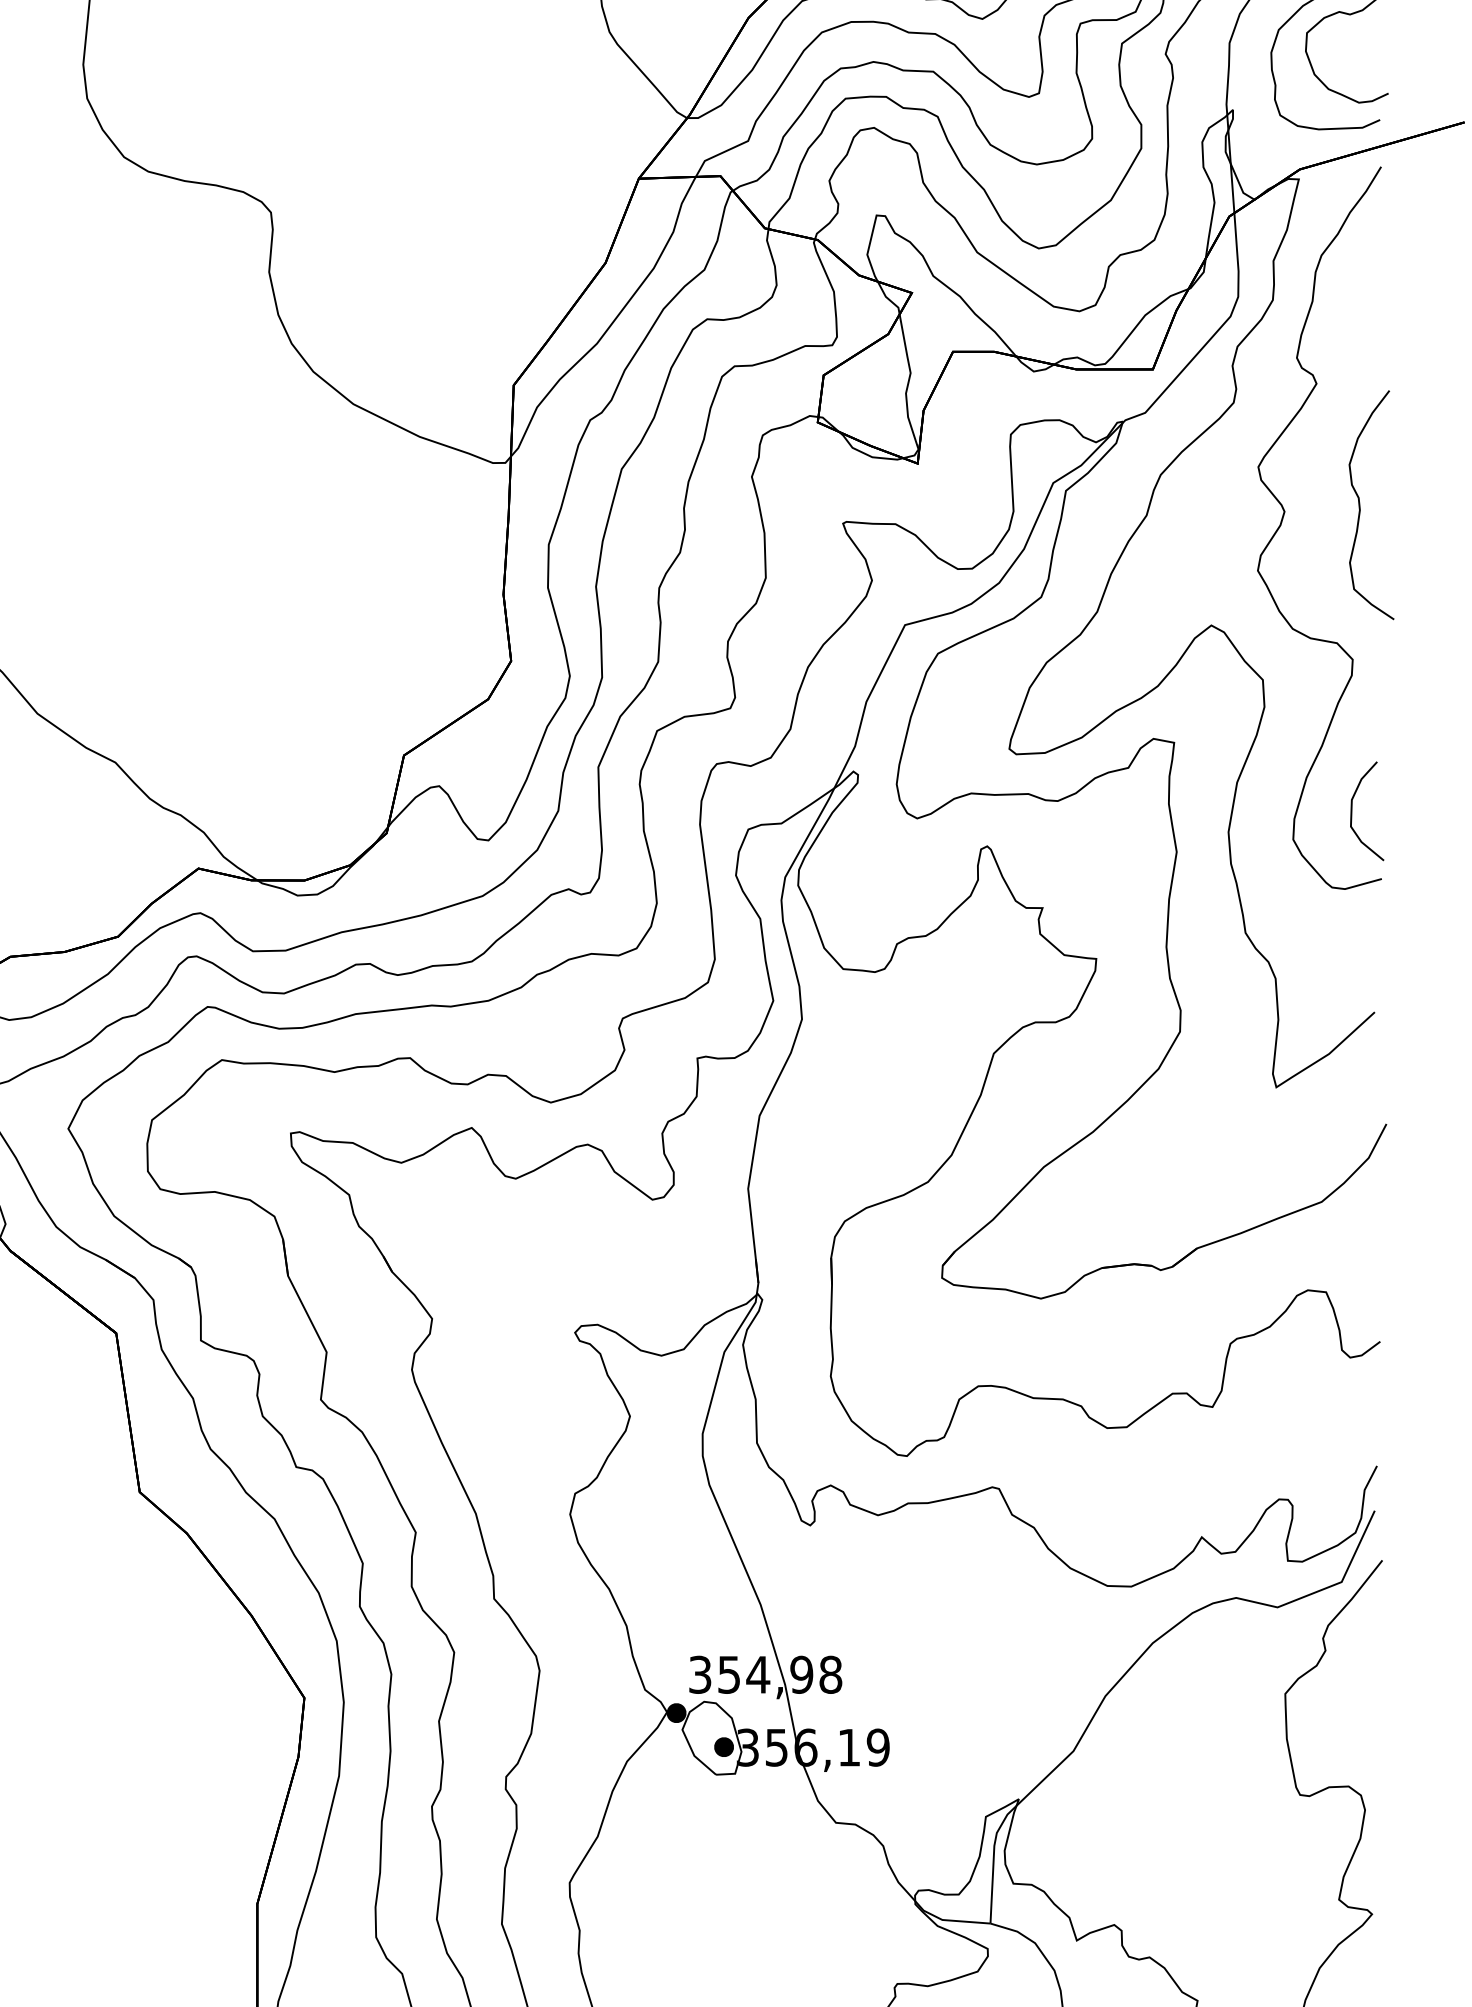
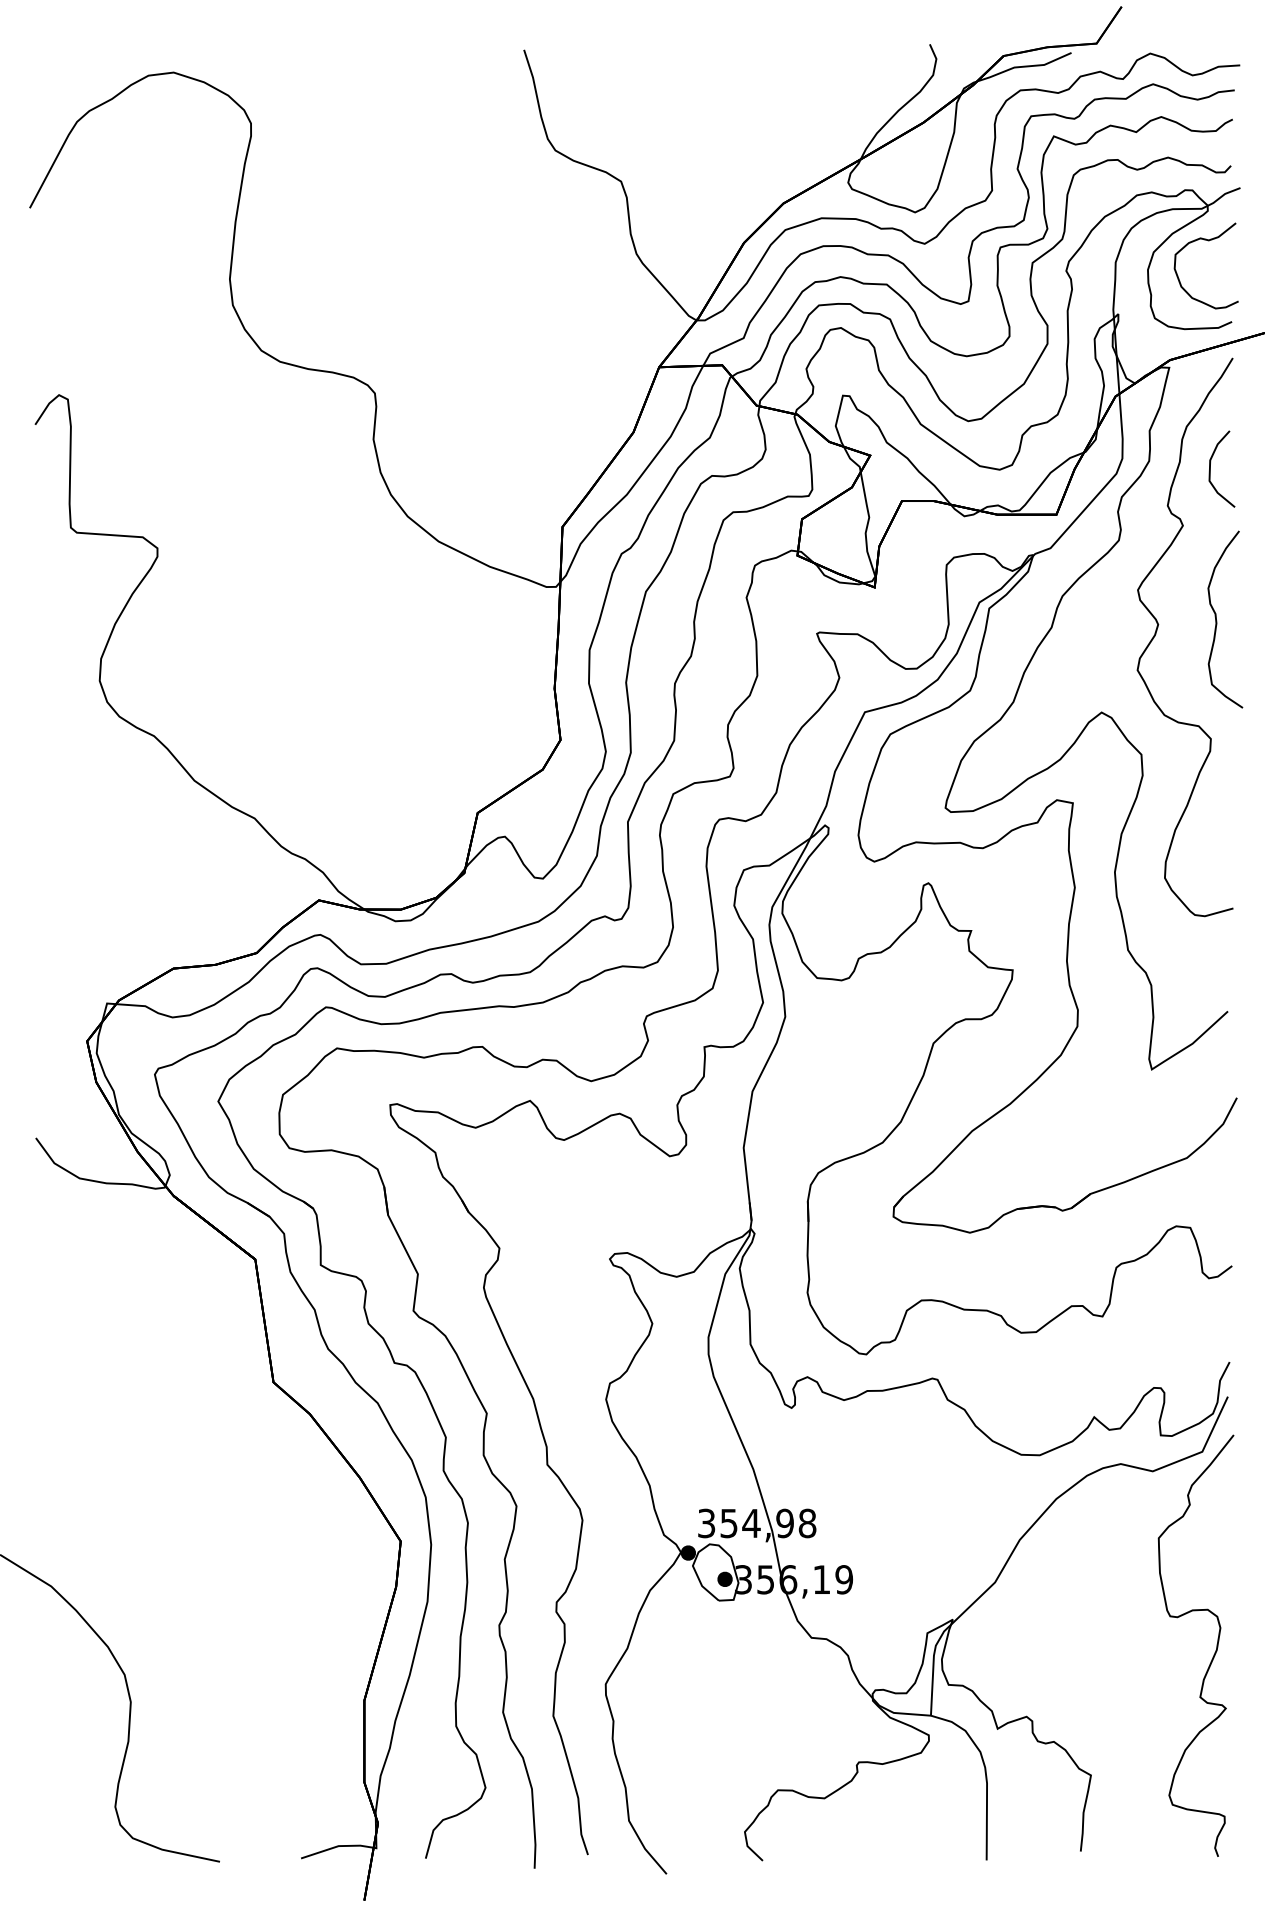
curve: (1352, 810) -> (1210, 468), moved

